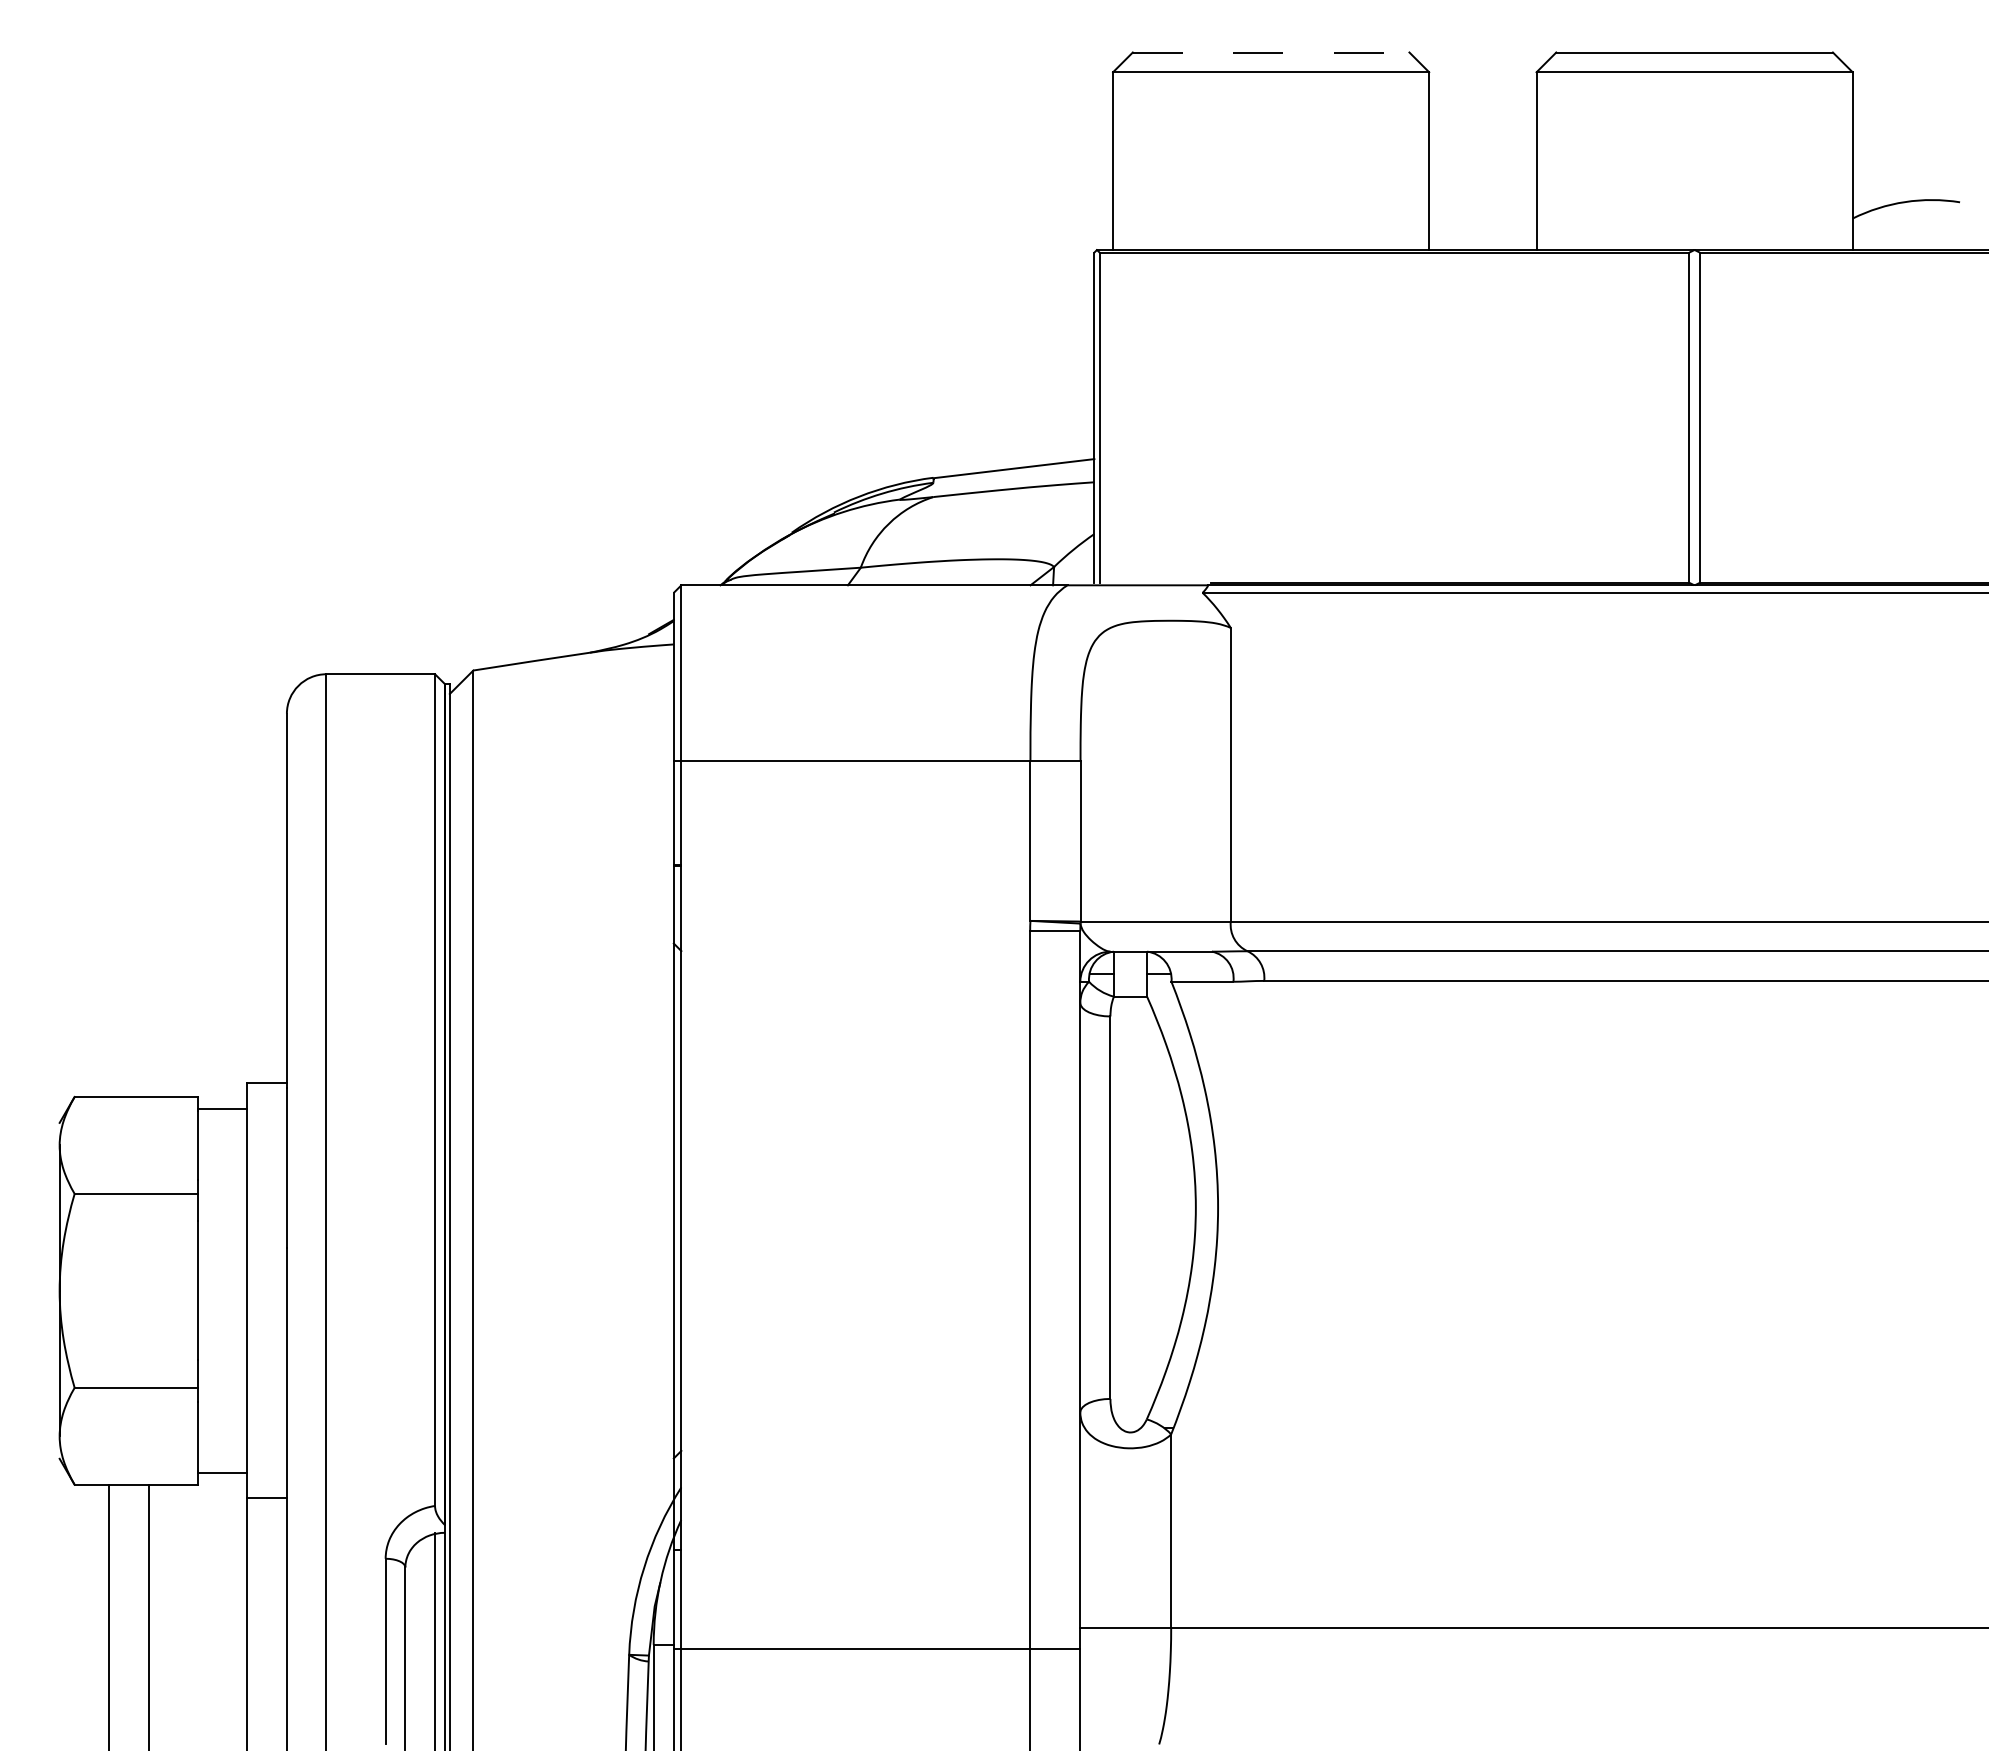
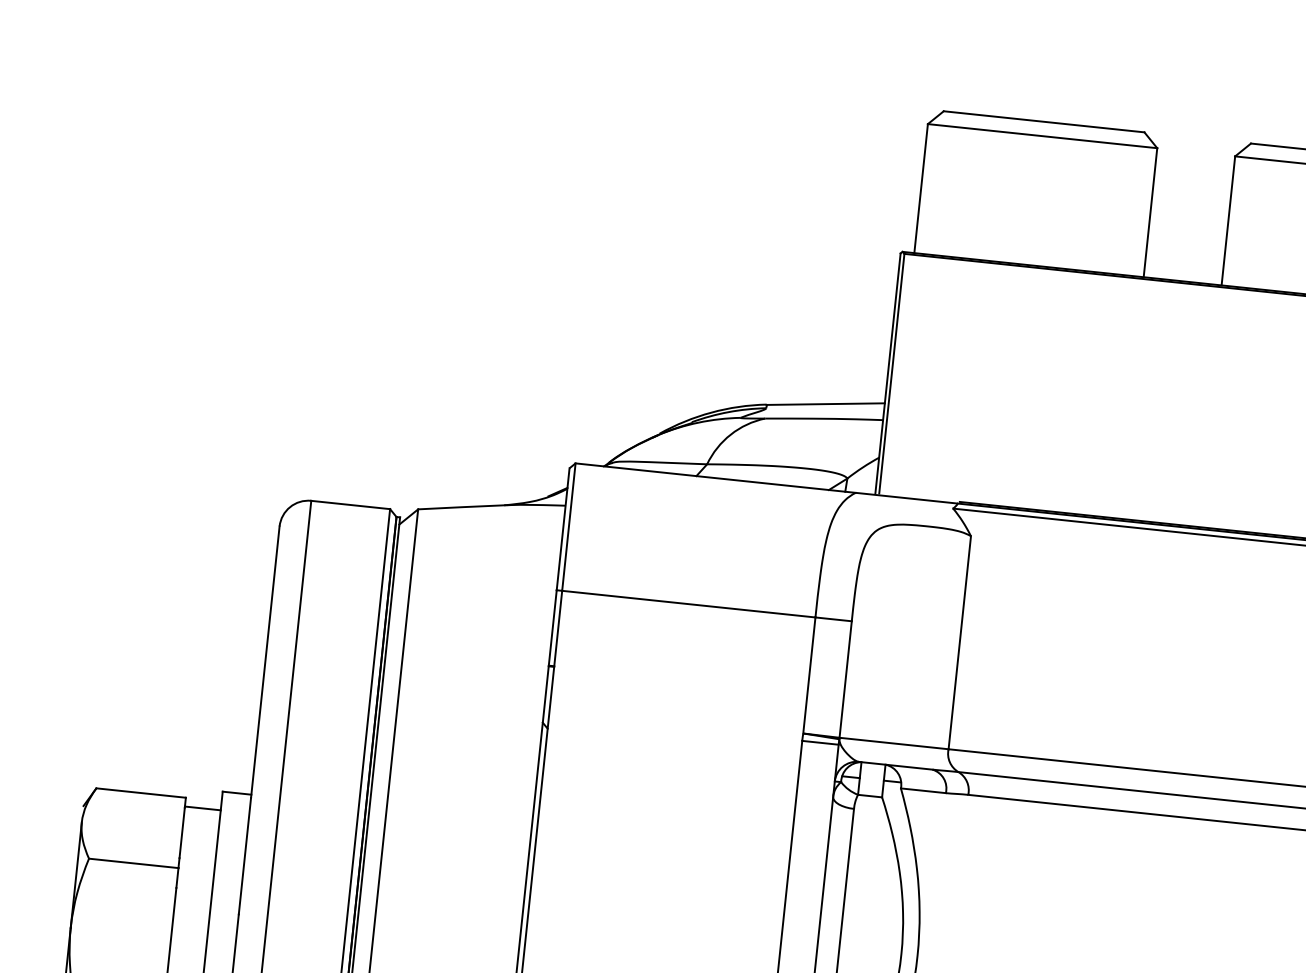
line: (1271, 52) -> (1044, 121), dashed -> solid

